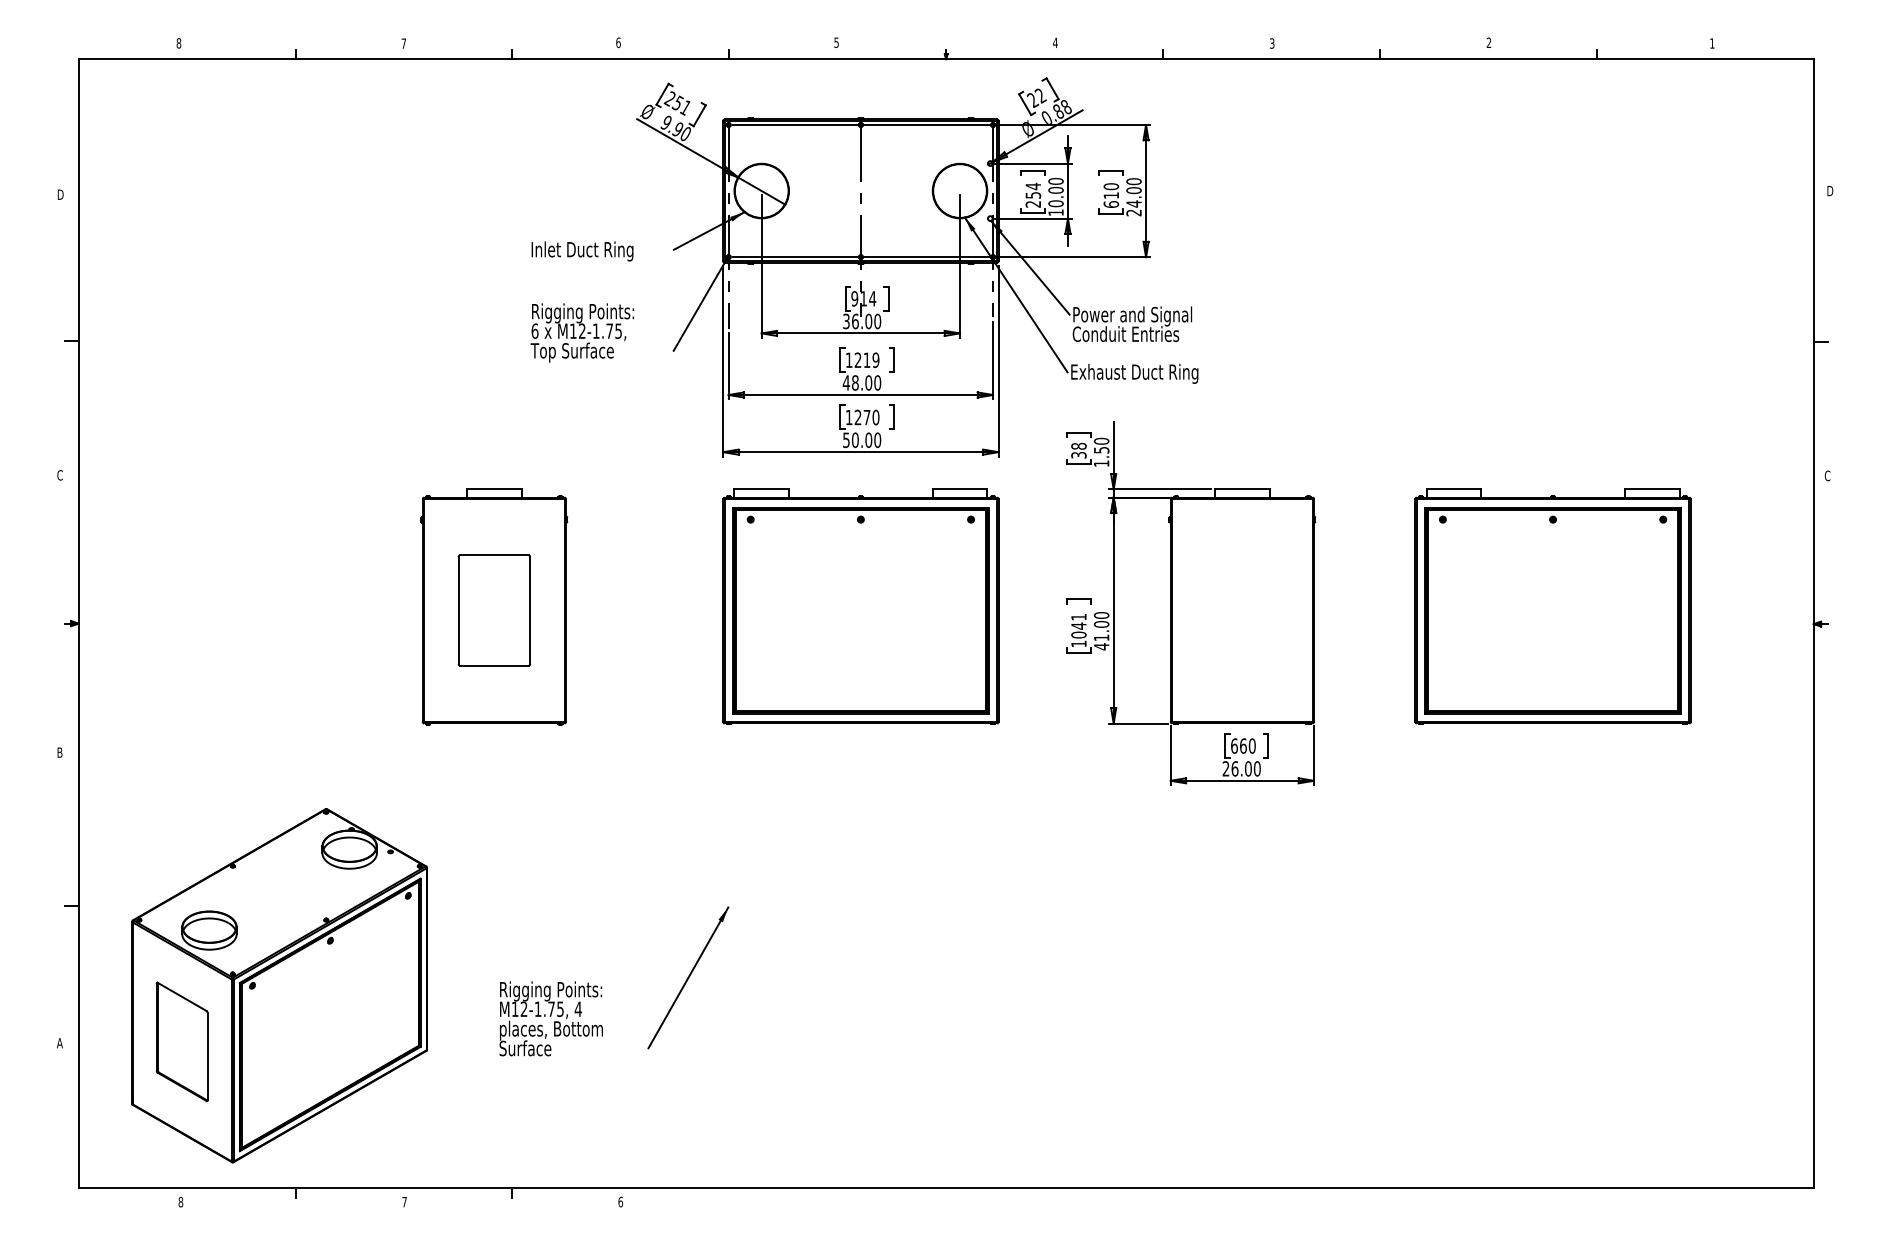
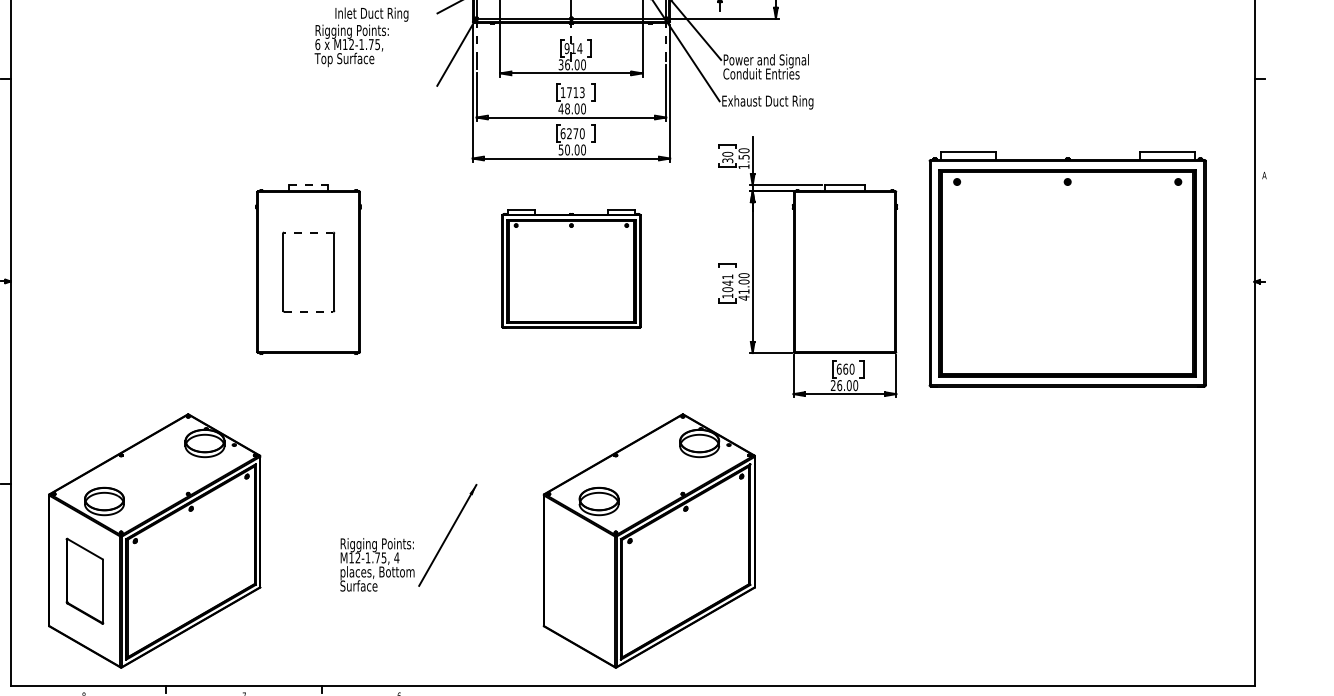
text: (582, 332) -> (351, 45), moved
text: (866, 359) -> (575, 92), 1219 -> 1713
text: (848, 417) -> (562, 133), 1270 -> 6270
text: (1078, 445) -> (727, 153), 38 -> 30
text: (1827, 475) -> (1264, 175), C -> A
line: (494, 489) -> (308, 185), solid -> dashed
line: (493, 555) -> (308, 232), solid -> dashed
part: (860, 606) -> (571, 269), size x0.7
part: (1552, 606) -> (1067, 269), size x1.4
line: (494, 665) -> (308, 311), solid -> dashed
part: (969, 985) -> (649, 540), added
text: (550, 1018) -> (376, 564), moved

